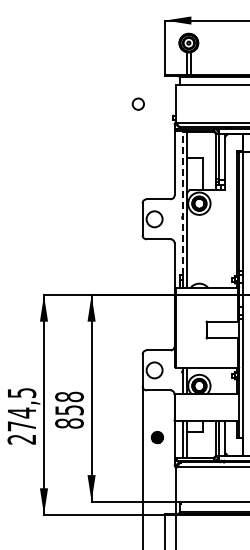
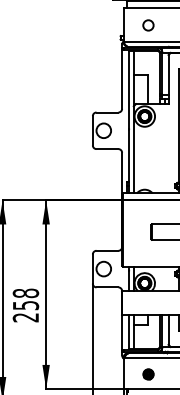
circle: (137, 103) -> (147, 24), moved
line: (182, 203) -> (129, 116), dashed -> solid
text: (69, 423) -> (25, 317), 858 -> 258
part: (156, 437) -> (147, 374), moved

